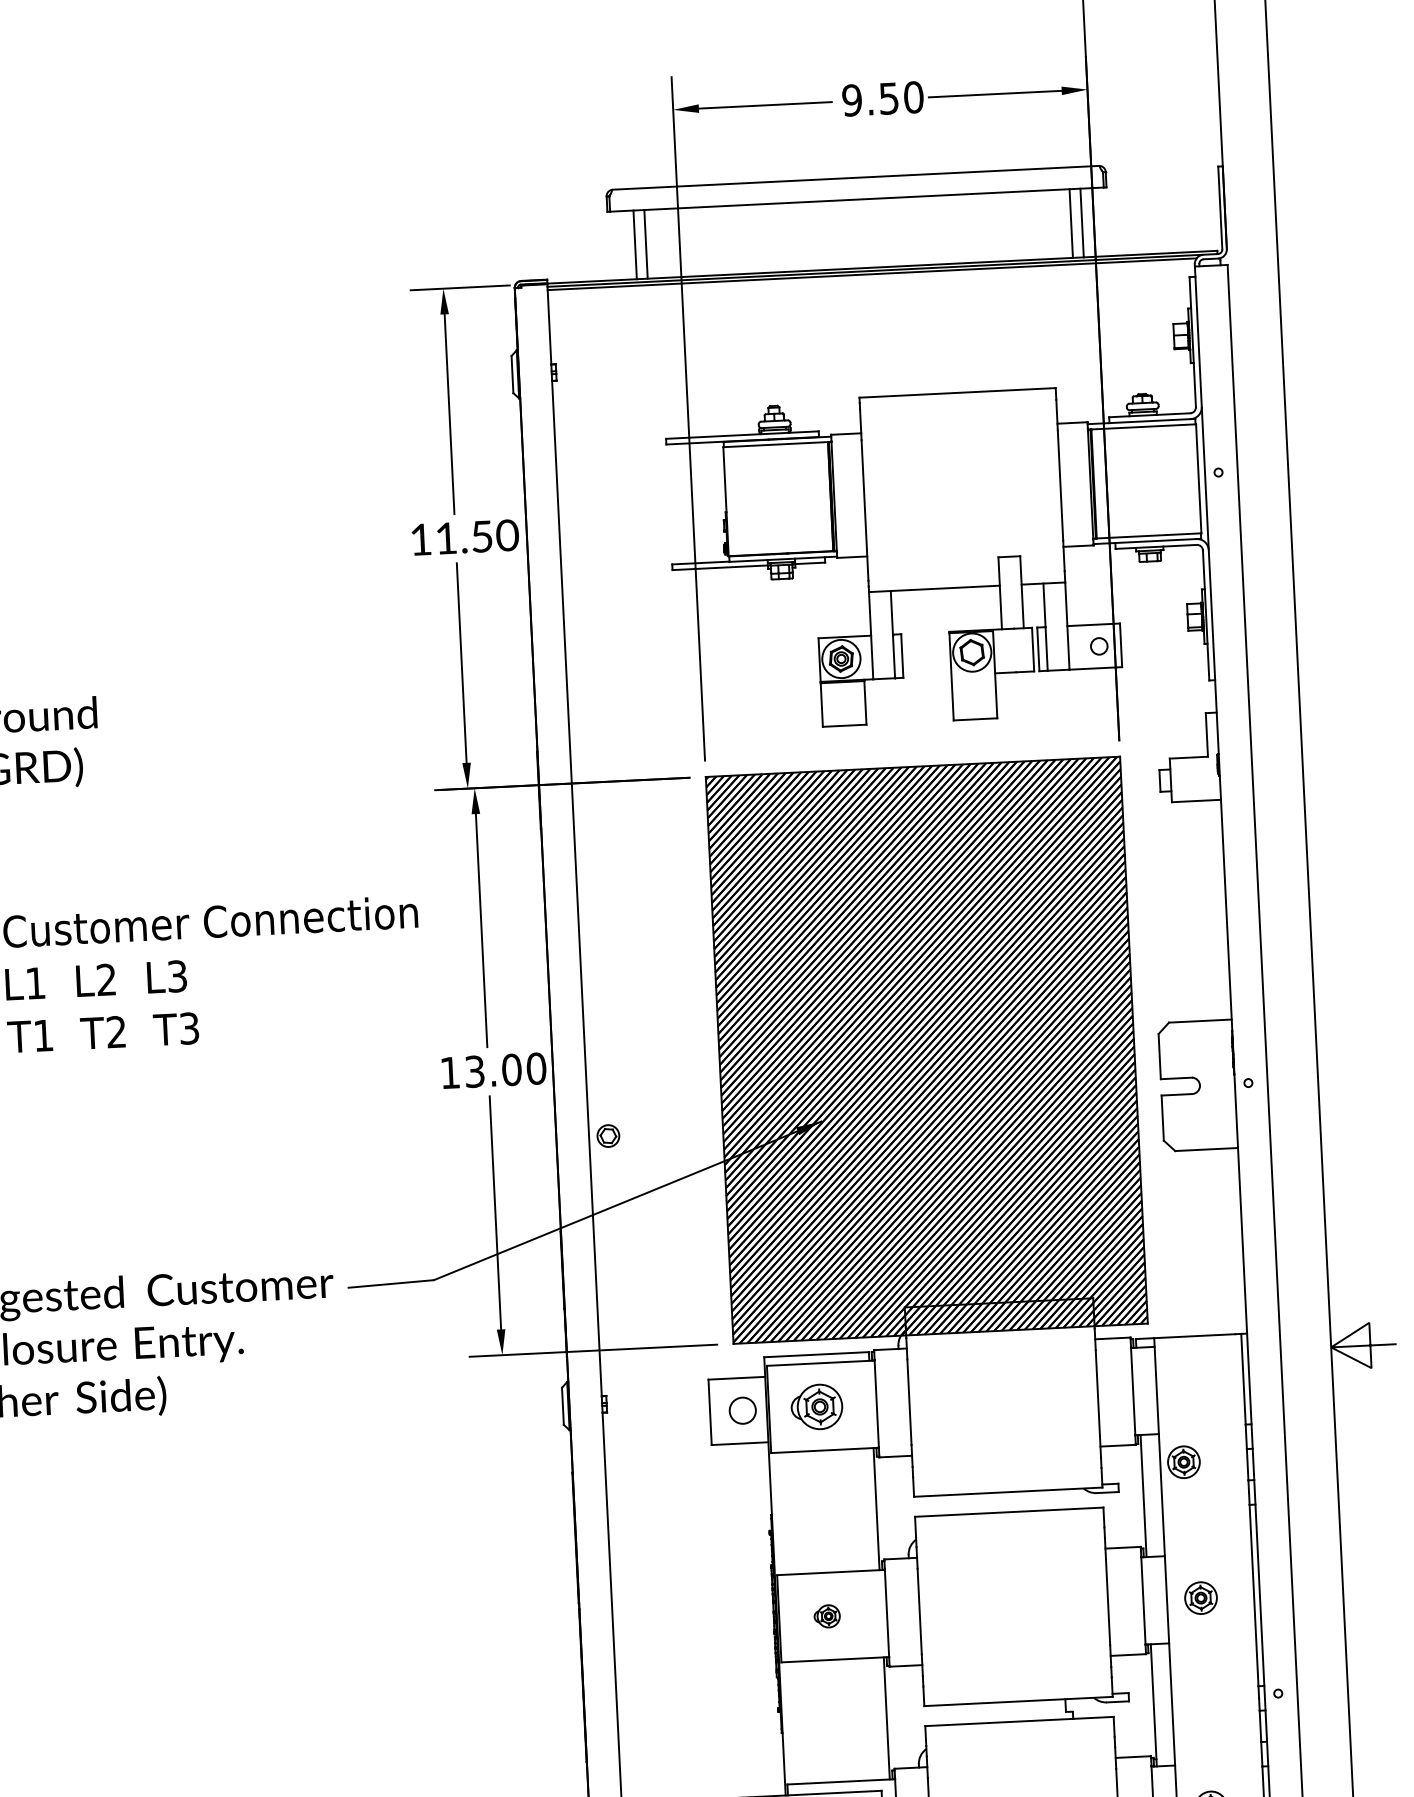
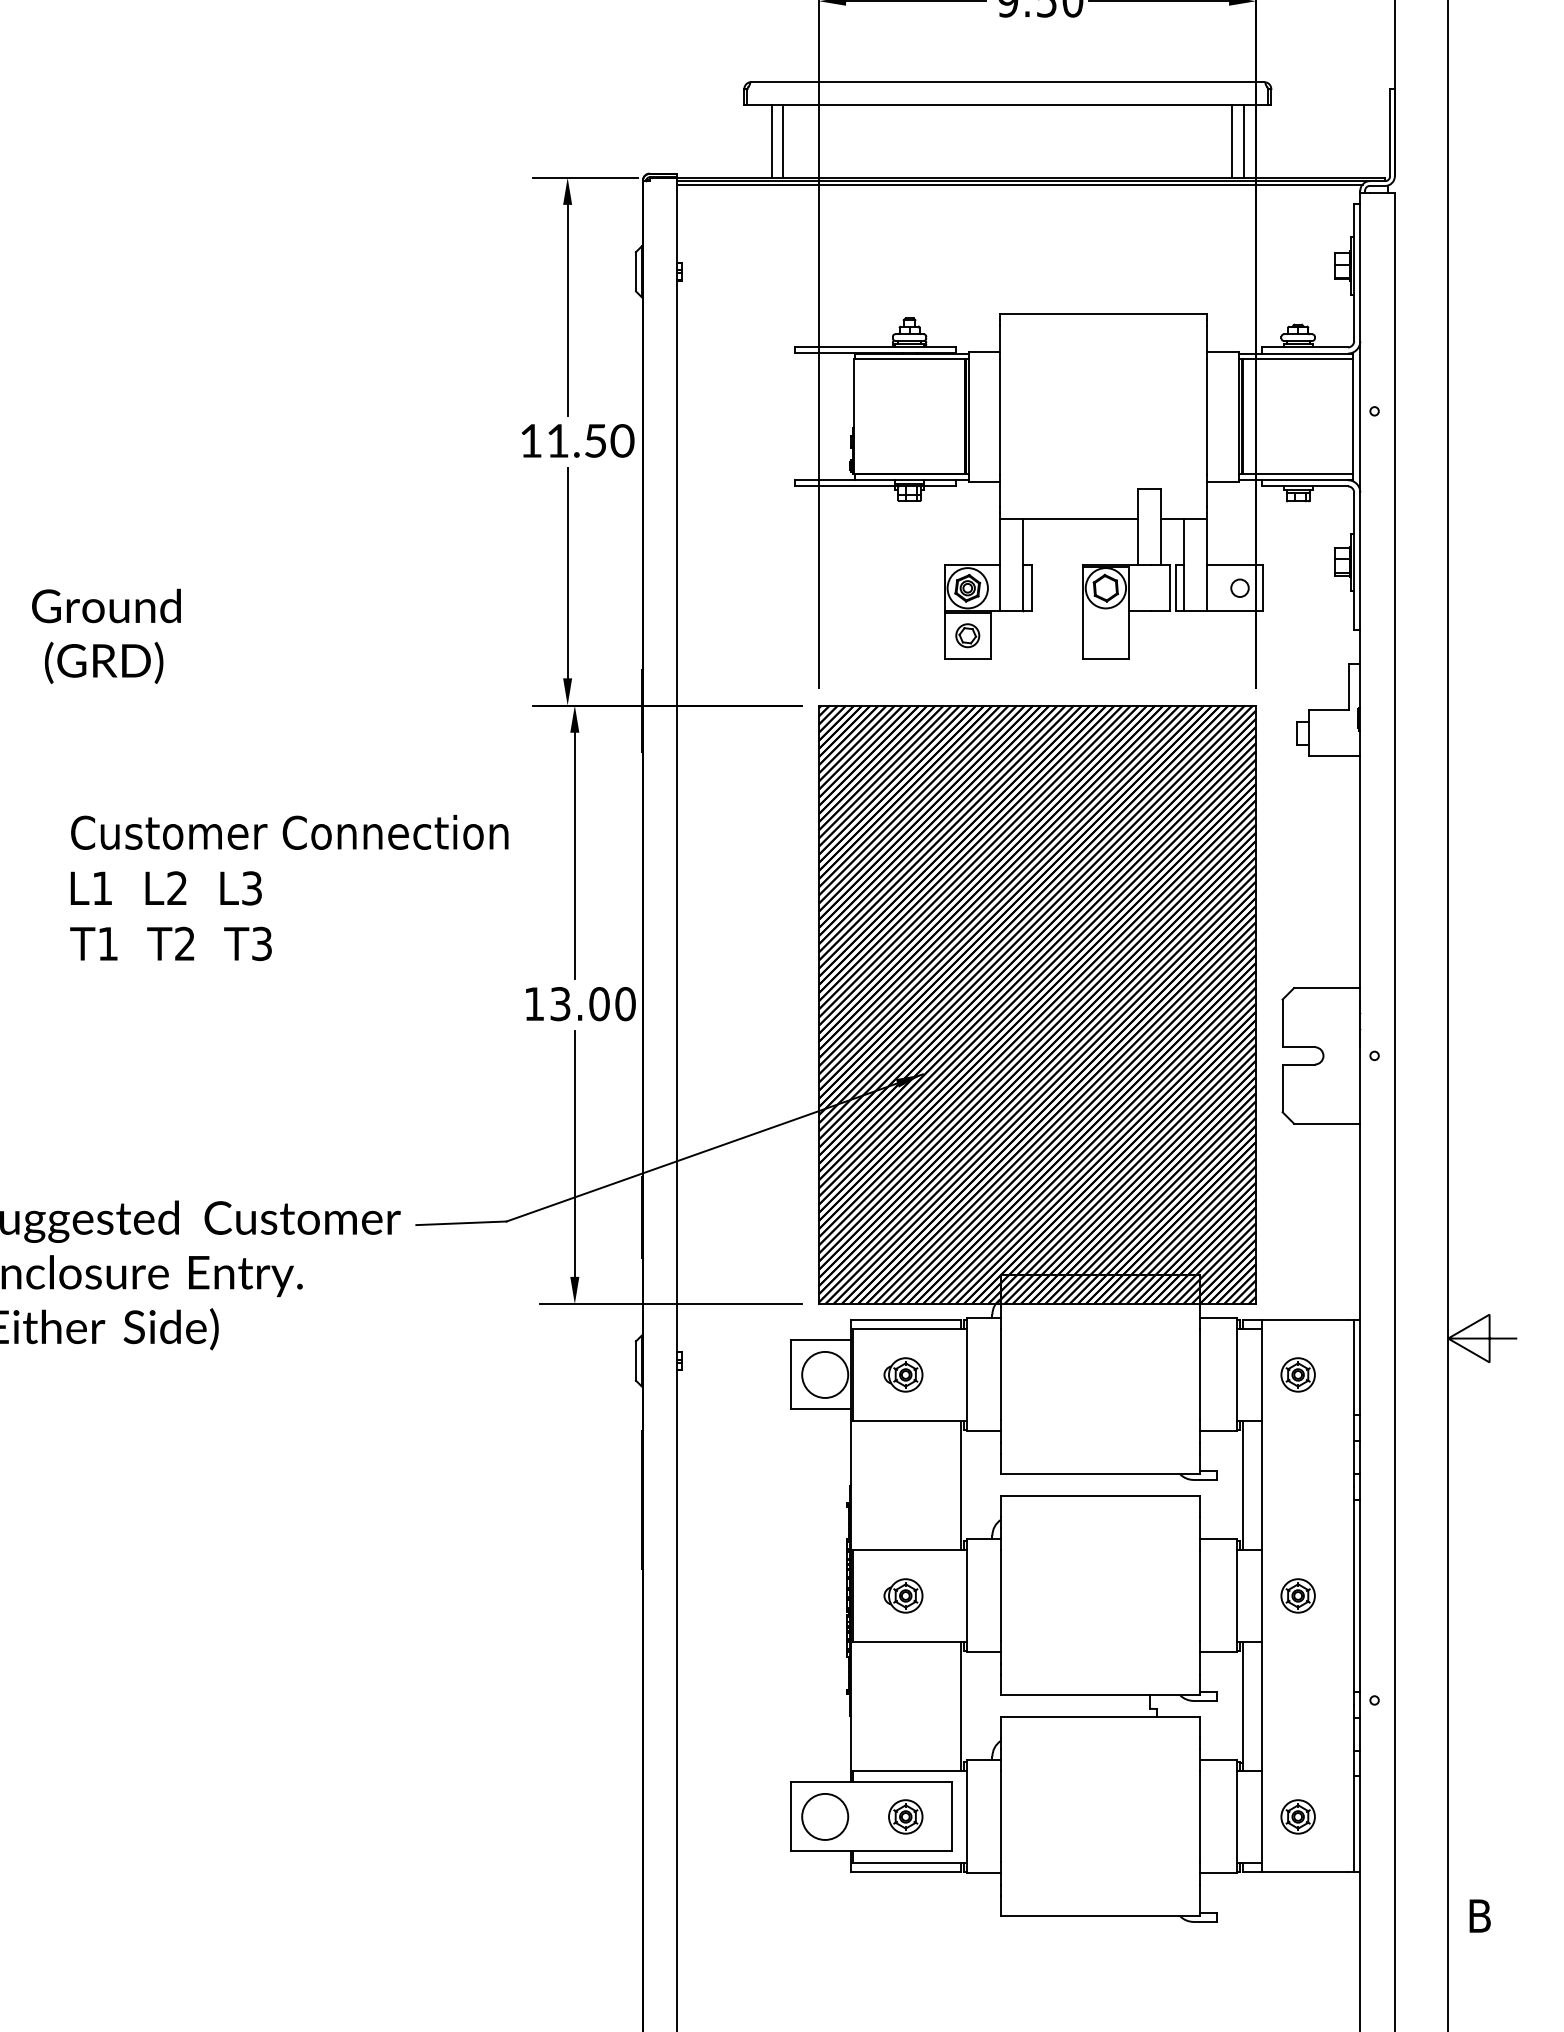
part: (608, 1135) -> (967, 635), moved
part: (816, 1406) -> (903, 1374), size x0.71
circle: (743, 1410) -> (825, 1374), size x1.67
part: (1183, 1461) -> (1297, 1374), moved
part: (827, 1616) -> (903, 1595), size x1.43

